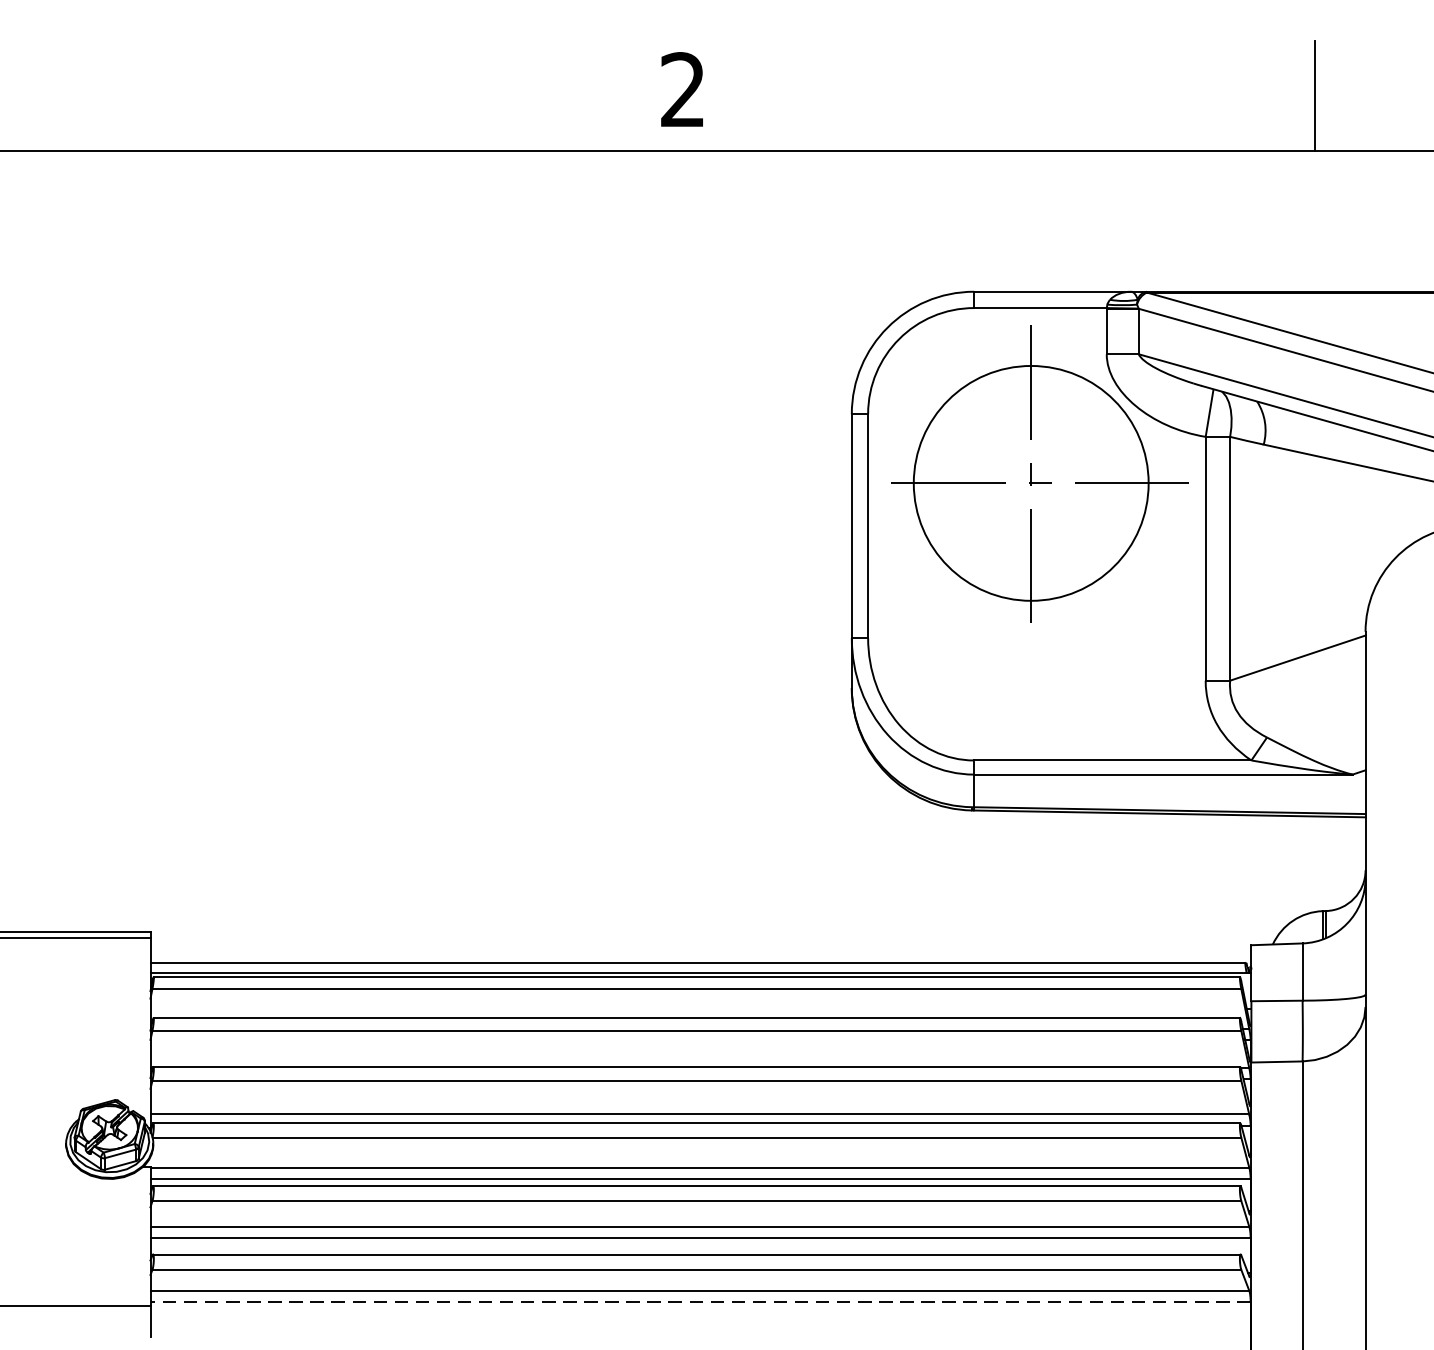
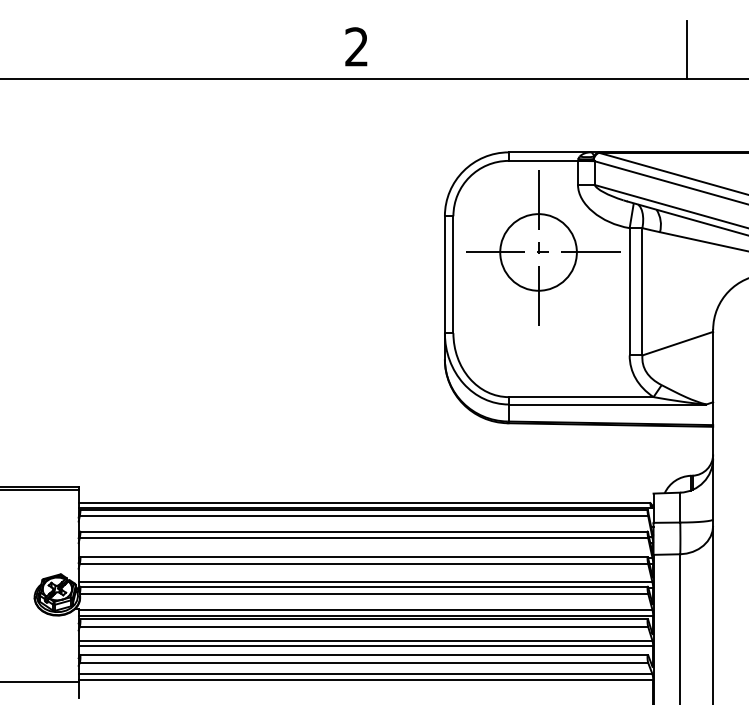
circle: (1031, 483) -> (538, 252), size x0.62
line: (699, 1301) -> (365, 679), dashed -> solid

